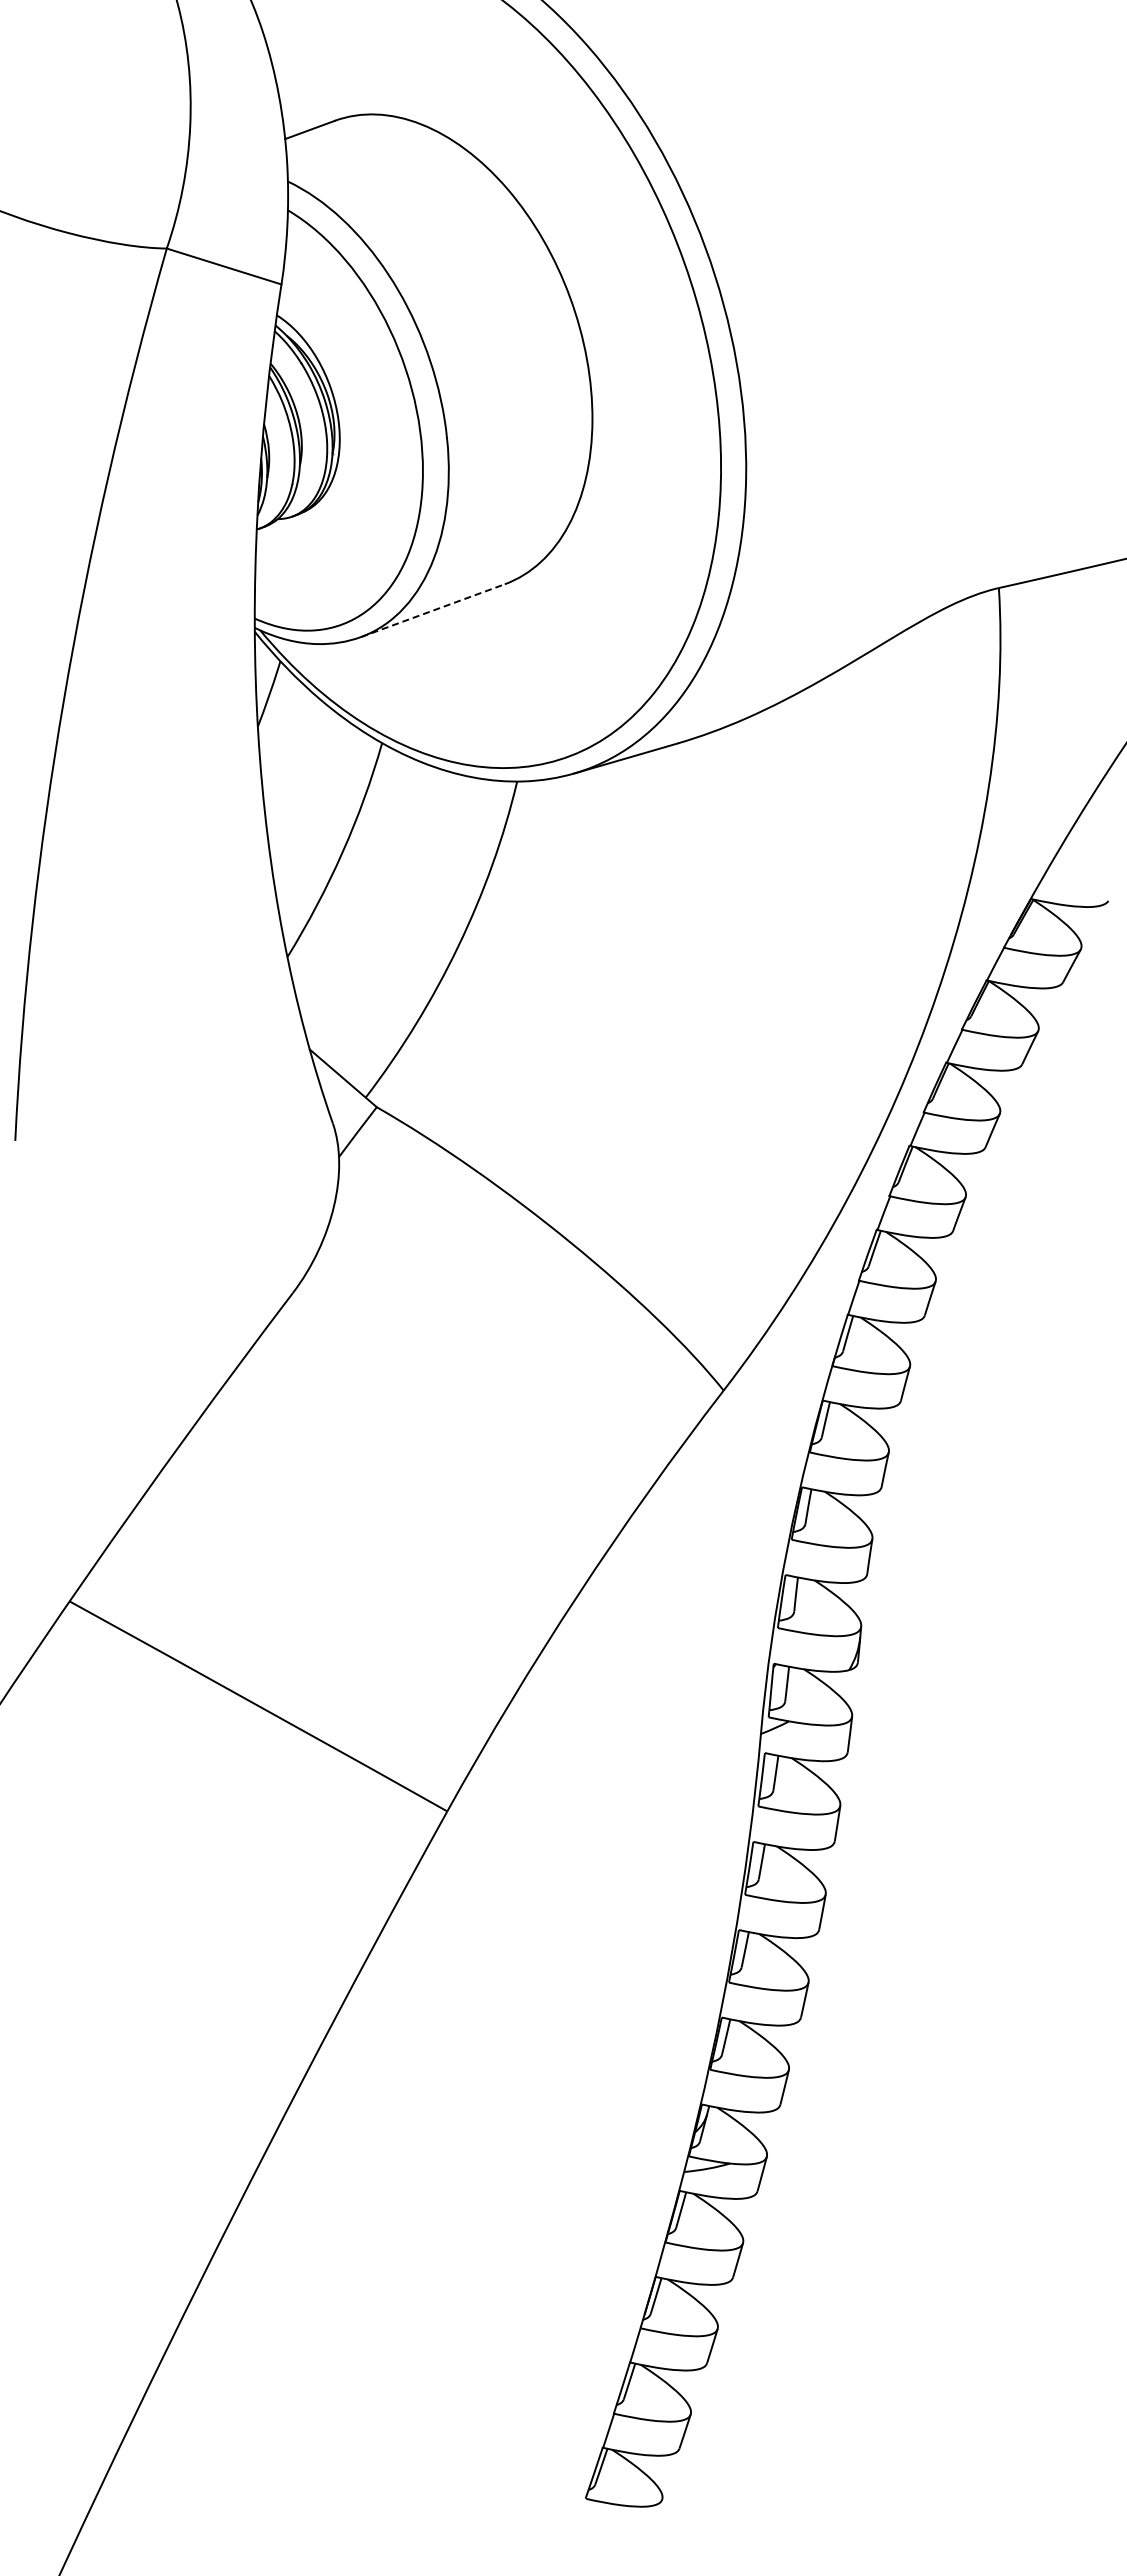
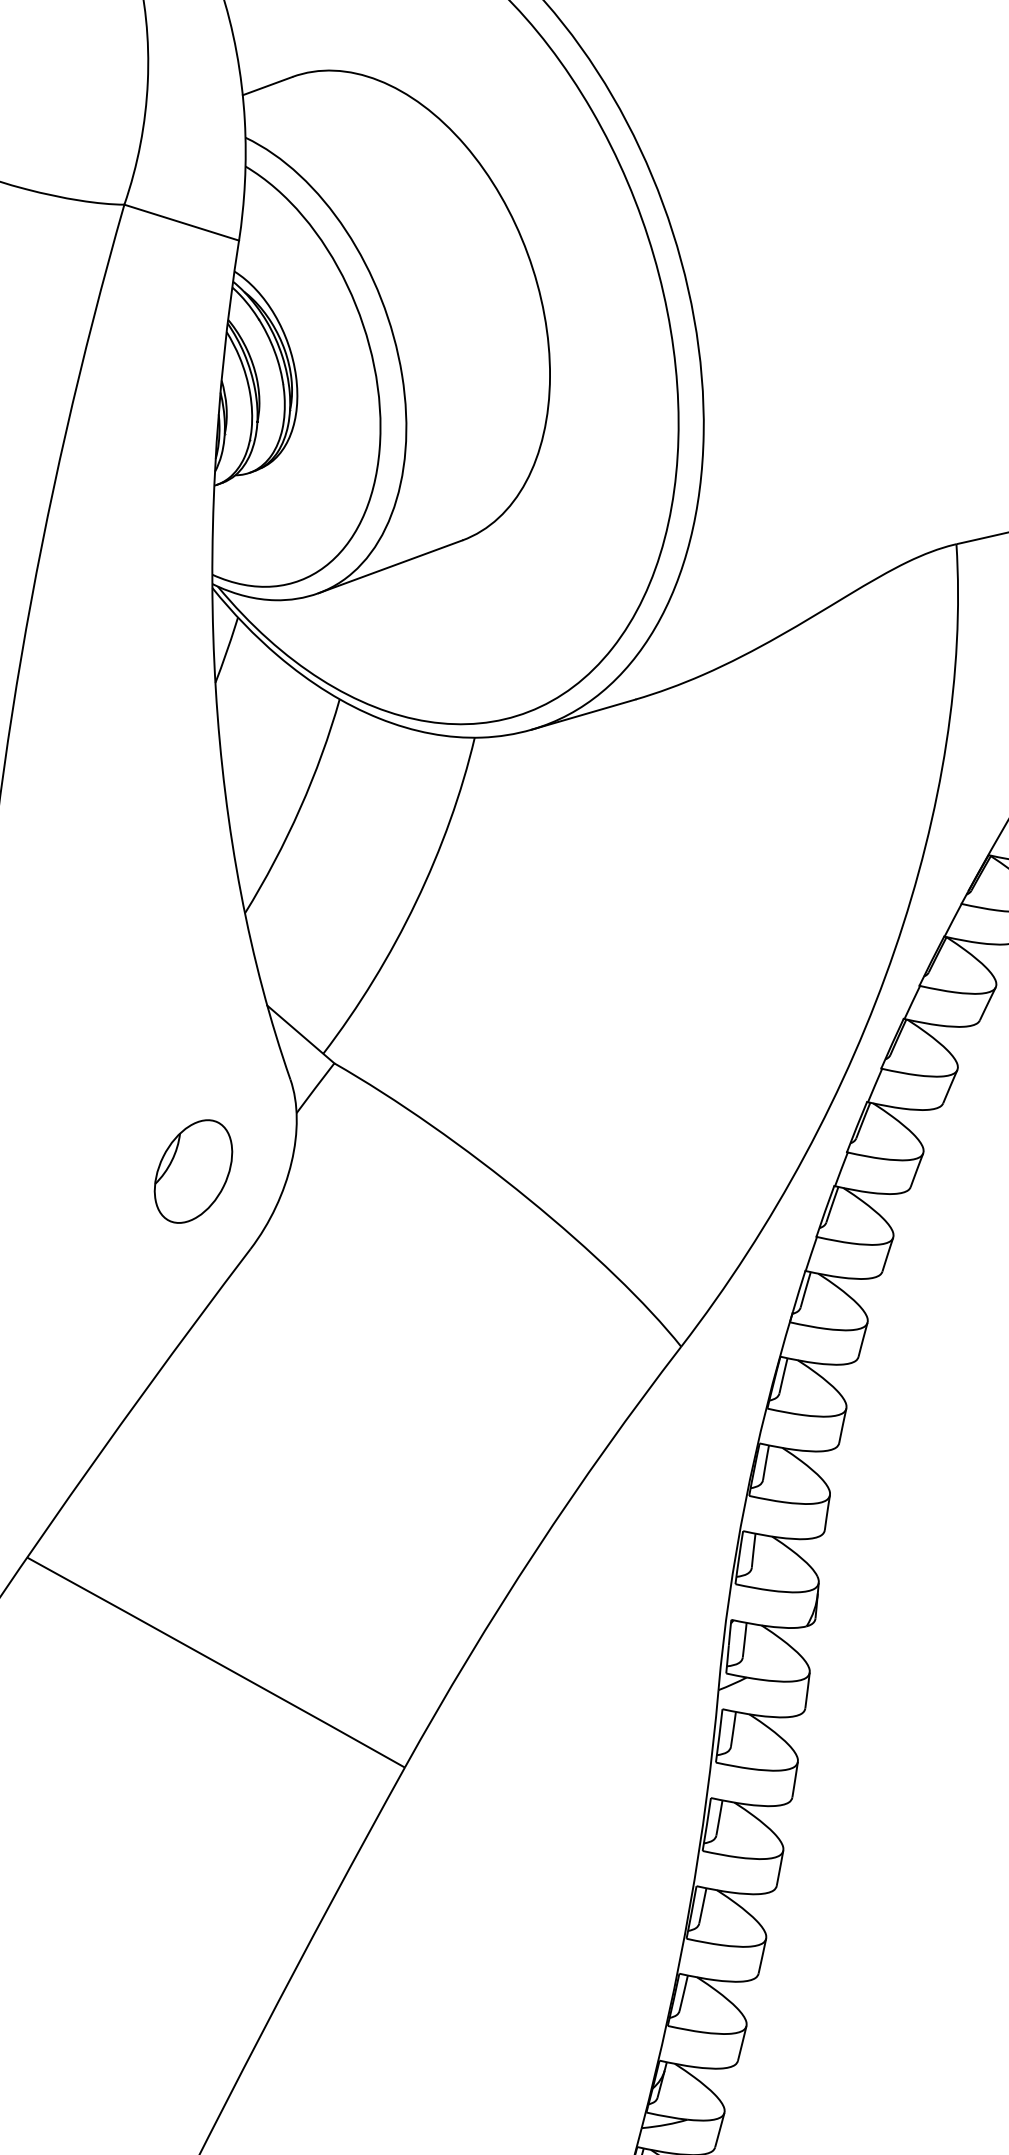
line: (432, 610) -> (390, 566), dashed -> solid
part: (235, 1215) -> (193, 1171), added

